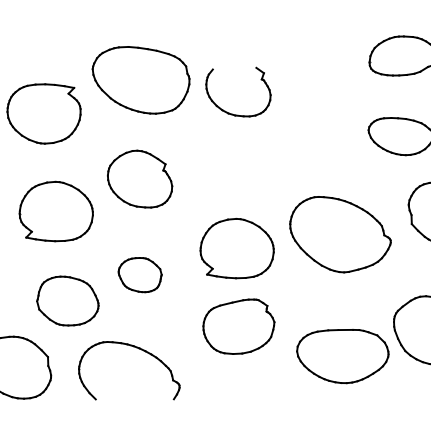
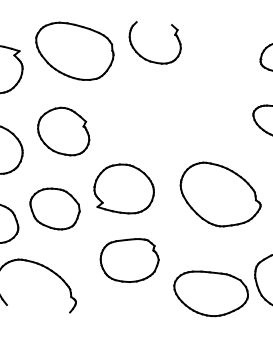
part: (232, 113) -> (148, 59), moved
part: (236, 248) -> (123, 188), moved
part: (139, 274) -> (54, 208), size x1.43

